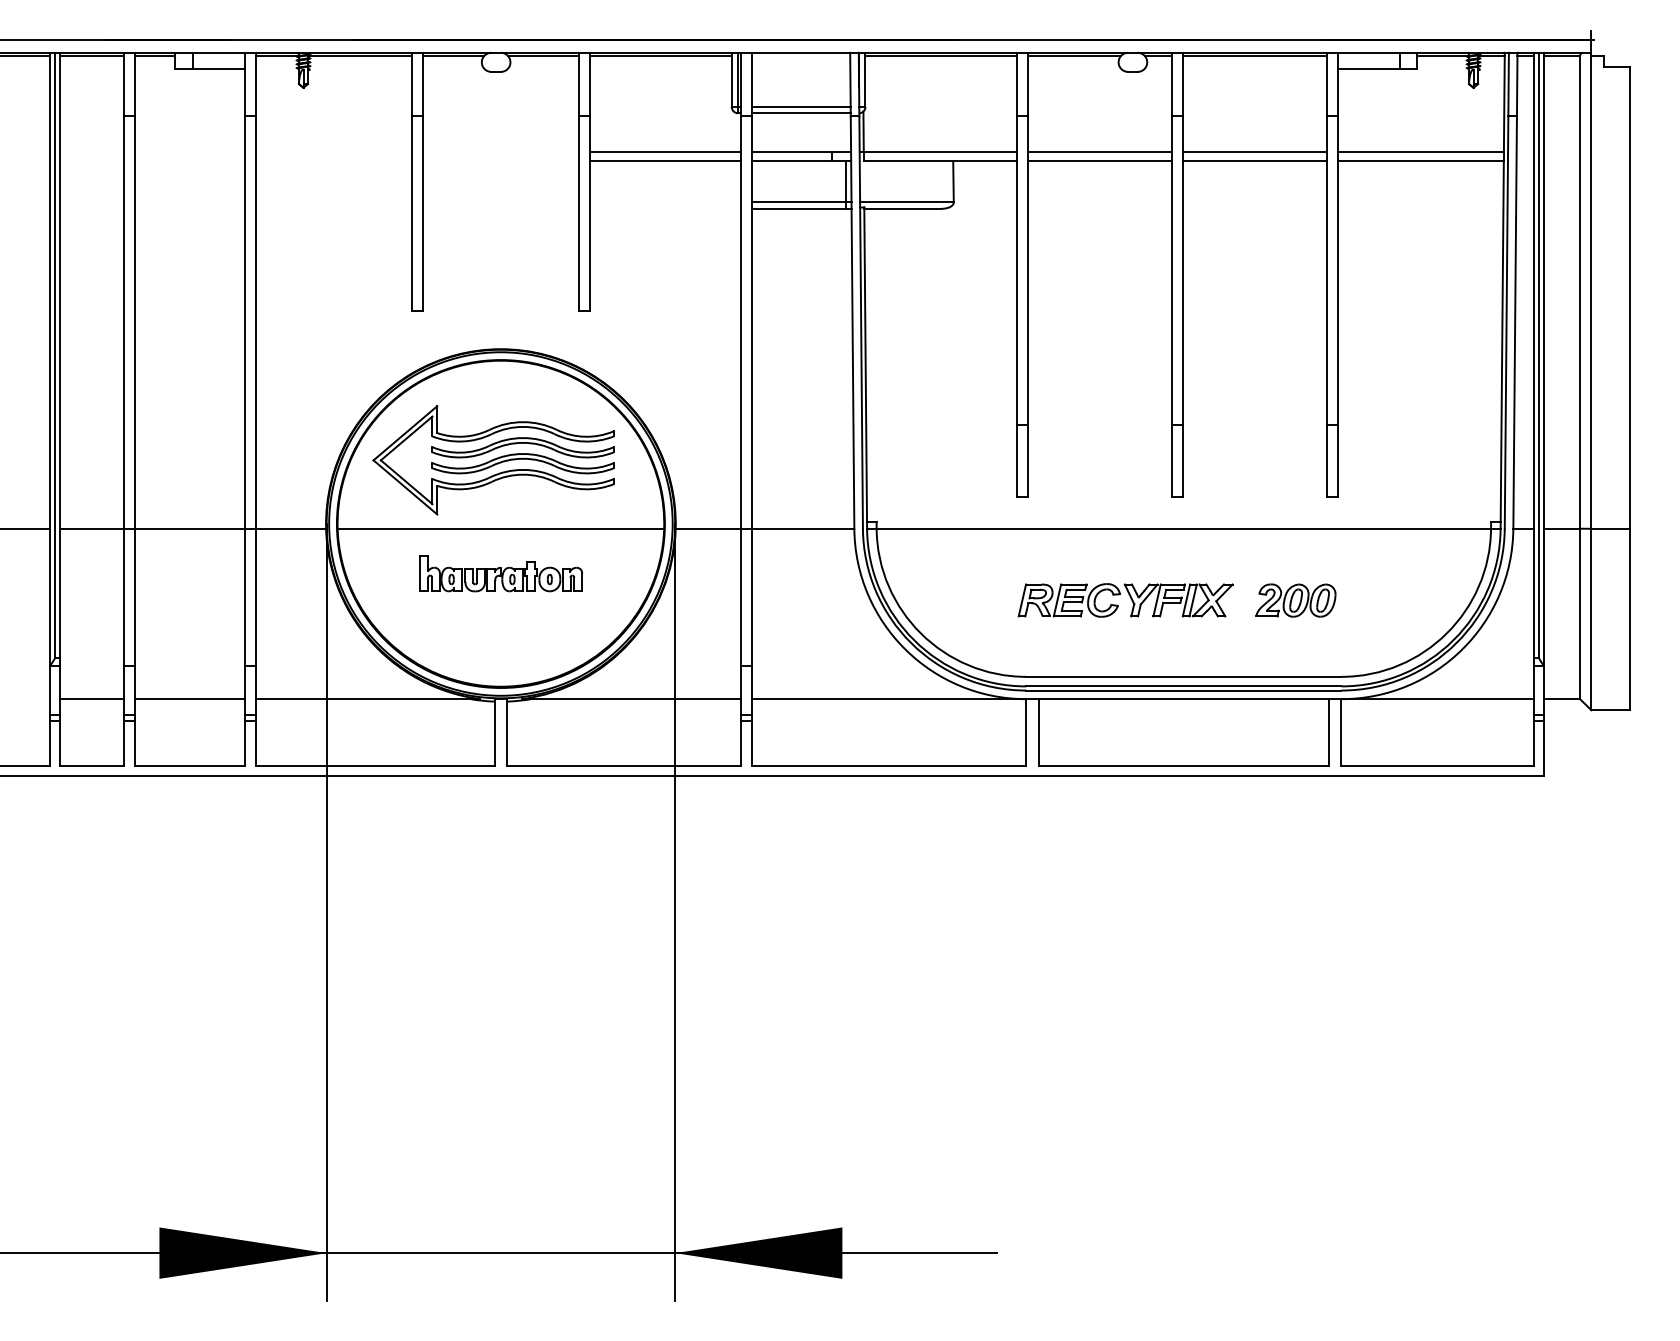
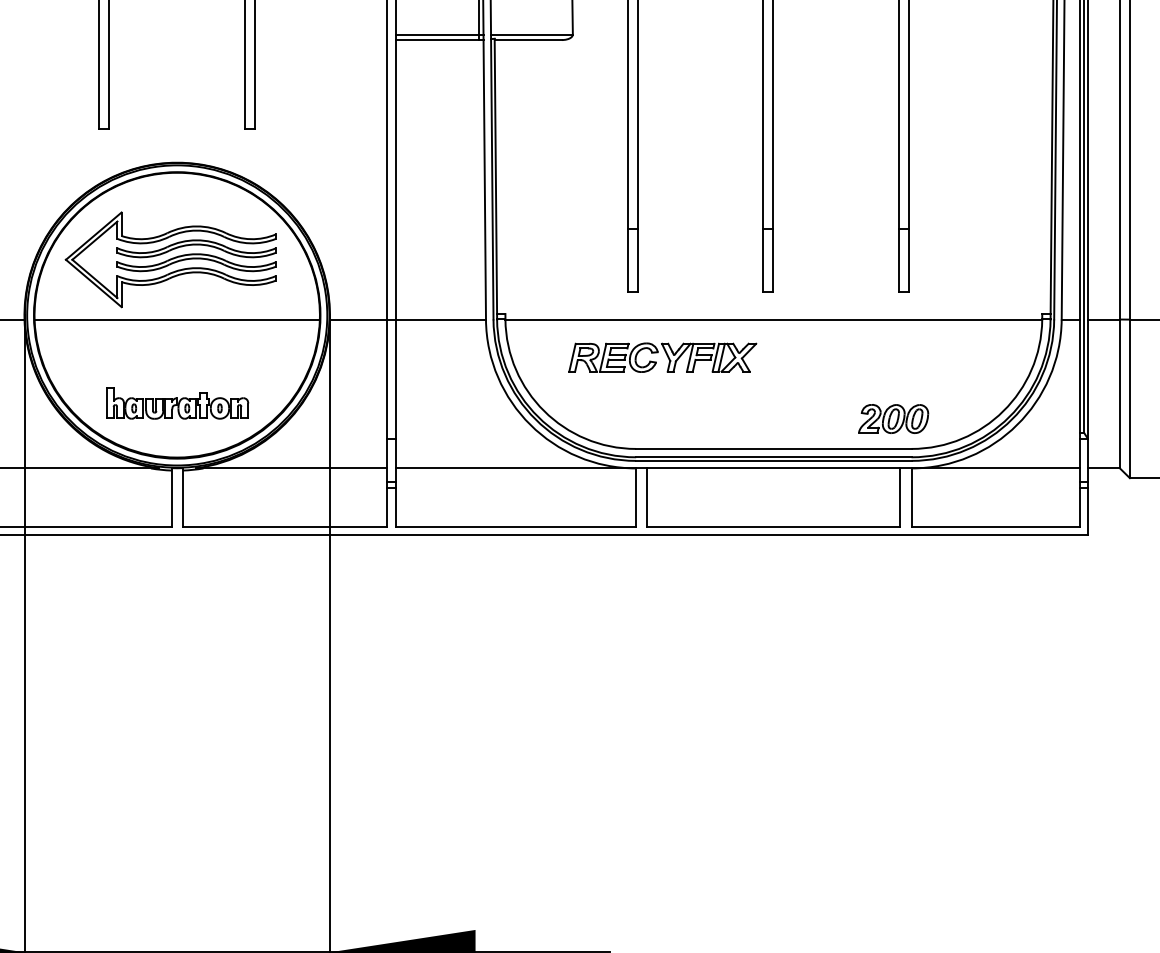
part: (501, 573) -> (177, 403), moved
part: (1125, 600) -> (662, 357), moved
part: (1295, 600) -> (893, 418), moved

